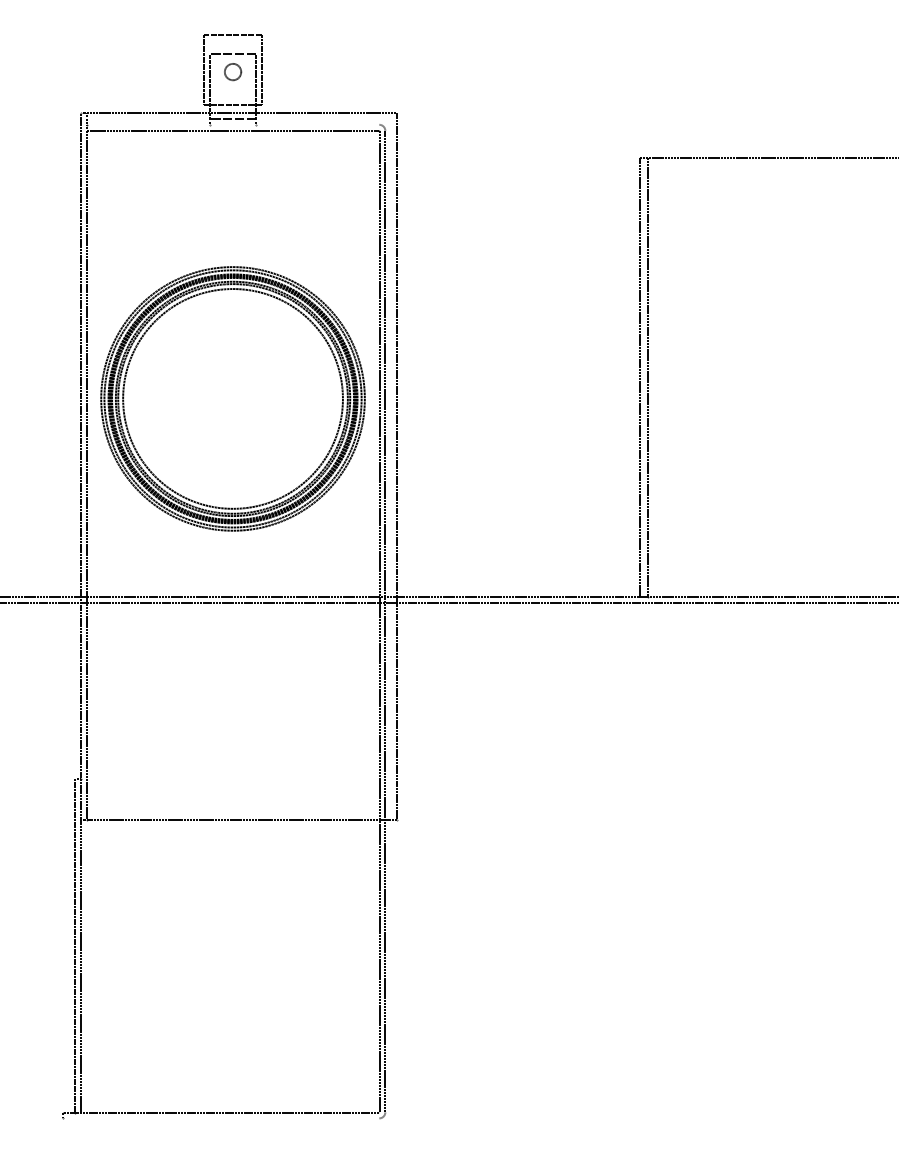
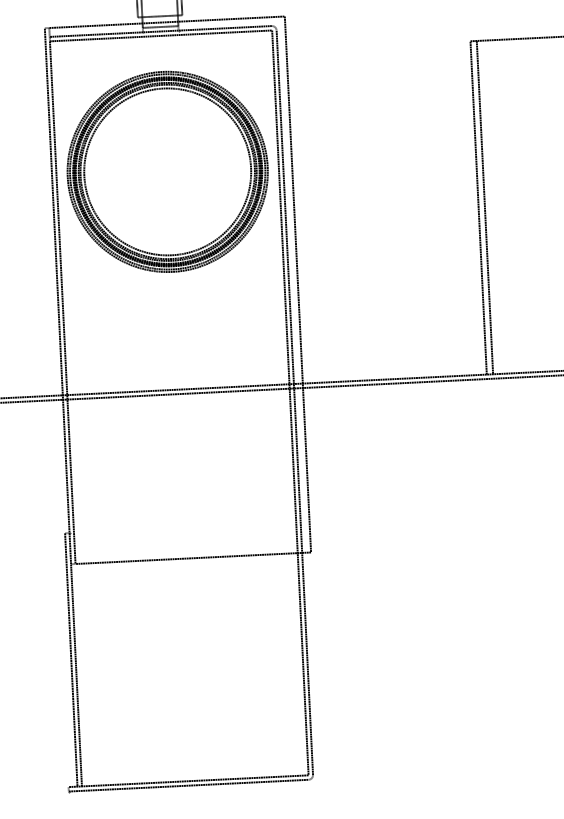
line: (232, 124) -> (160, 31), added
part: (232, 398) -> (167, 171), moved
line: (221, 1118) -> (188, 785), added

